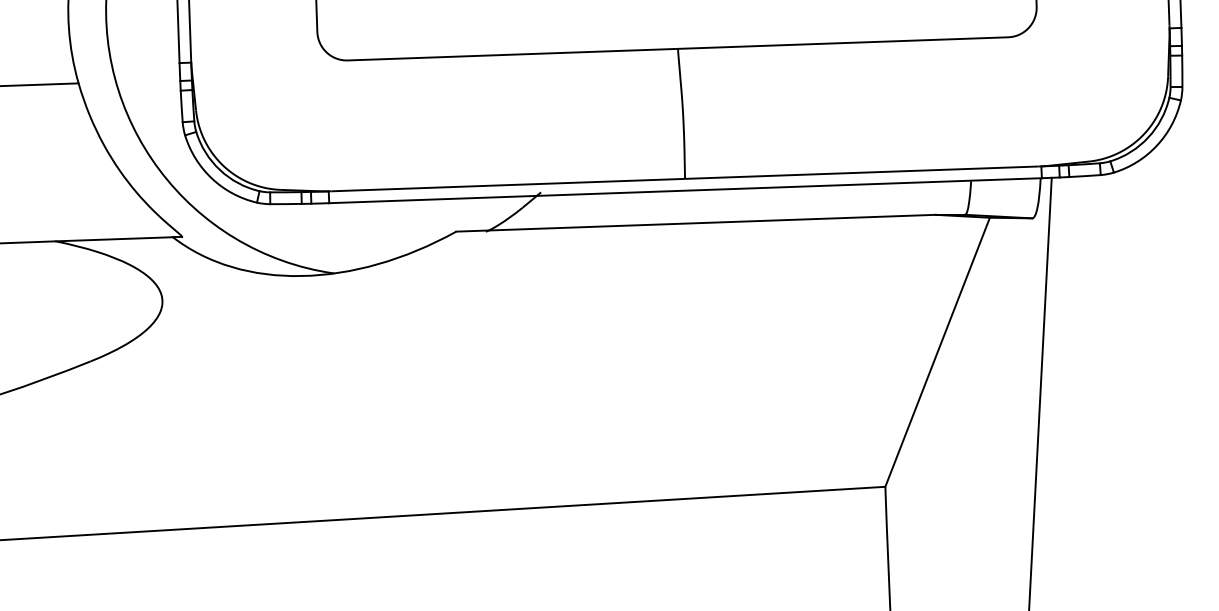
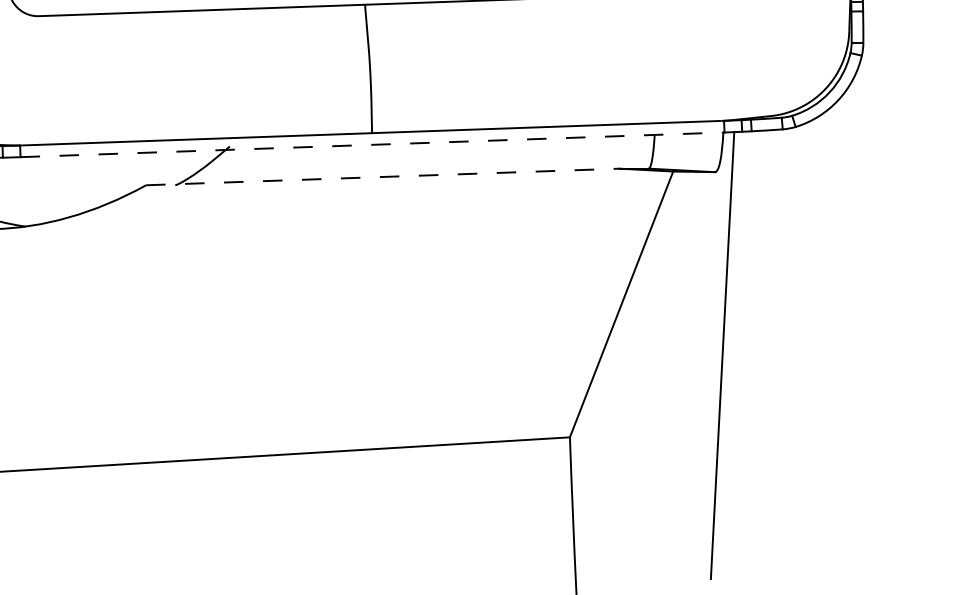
line: (685, 190) -> (372, 144), solid -> dashed
line: (696, 223) -> (383, 177), solid -> dashed

